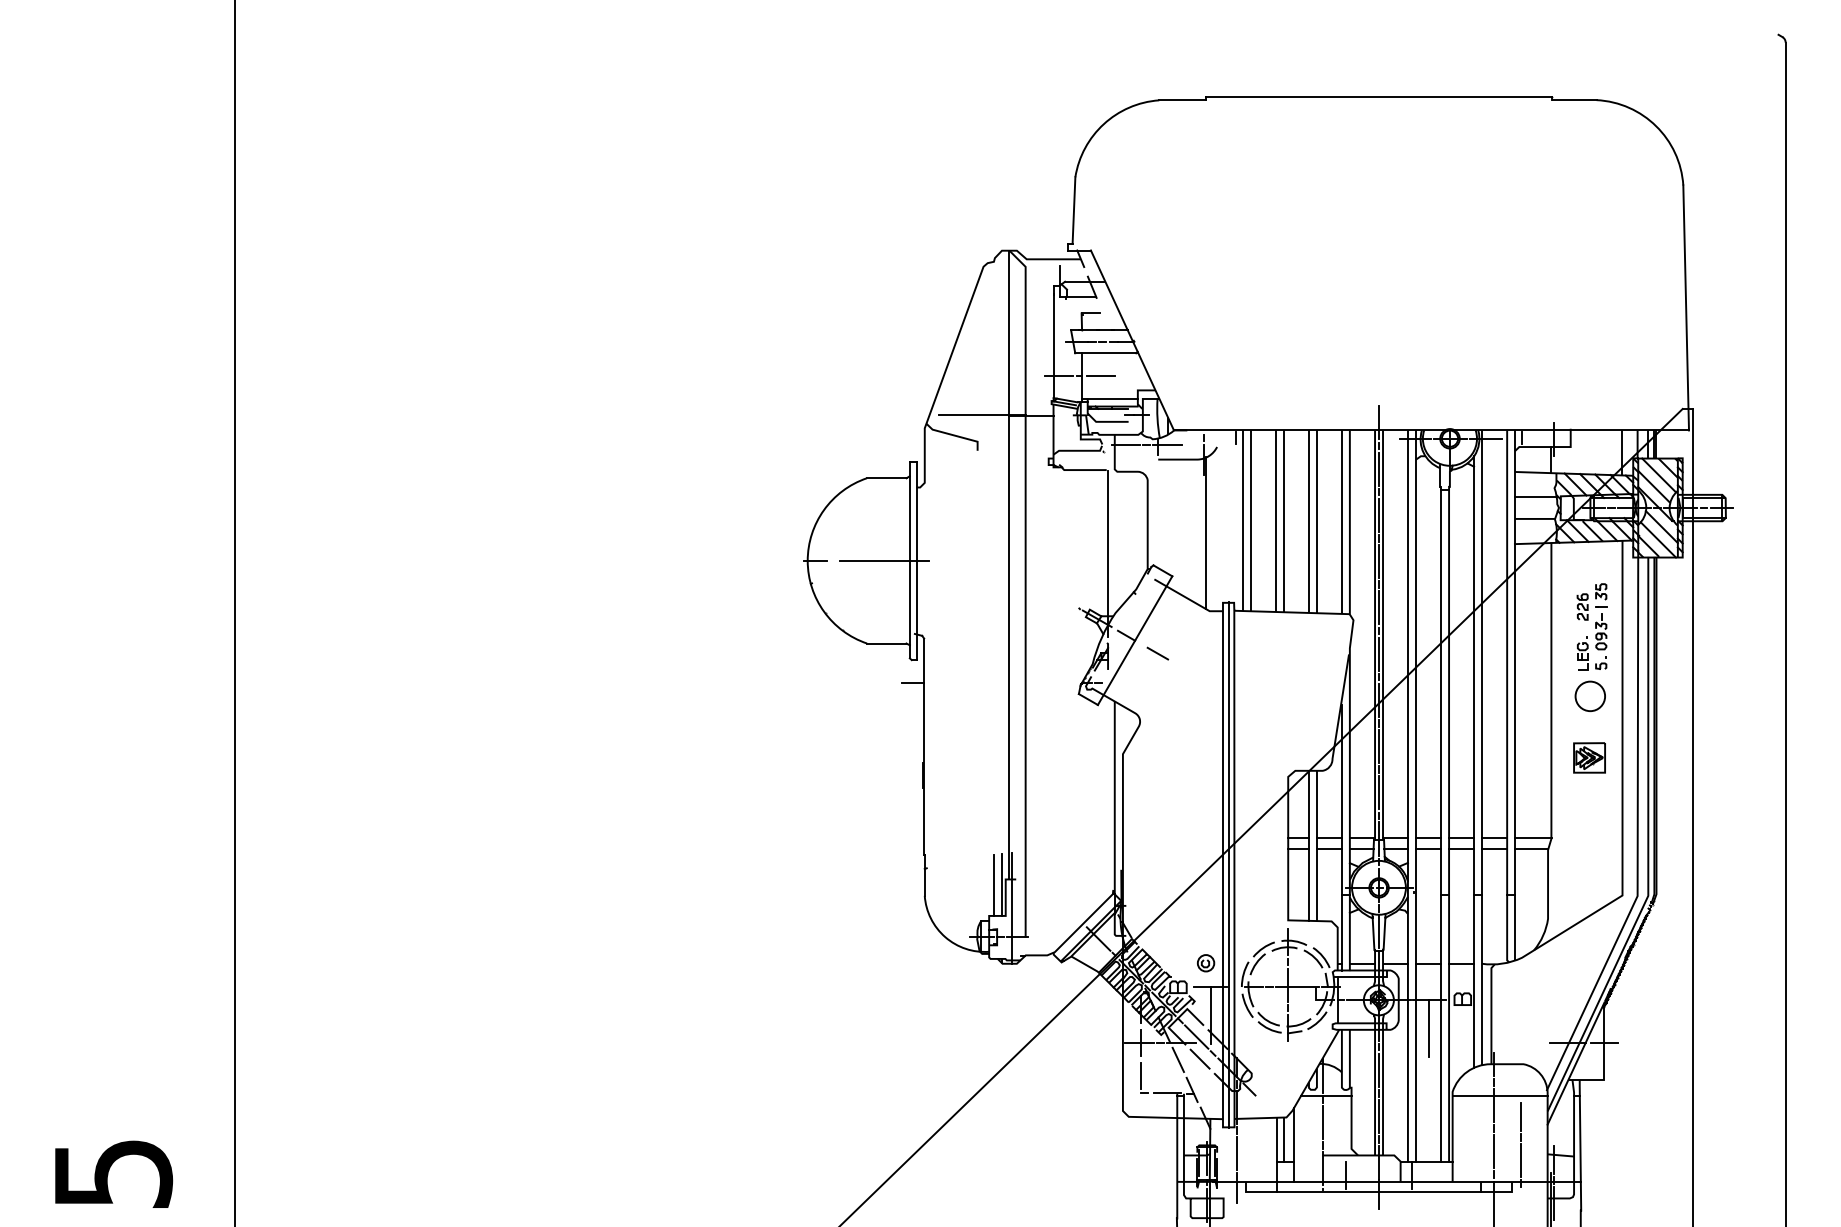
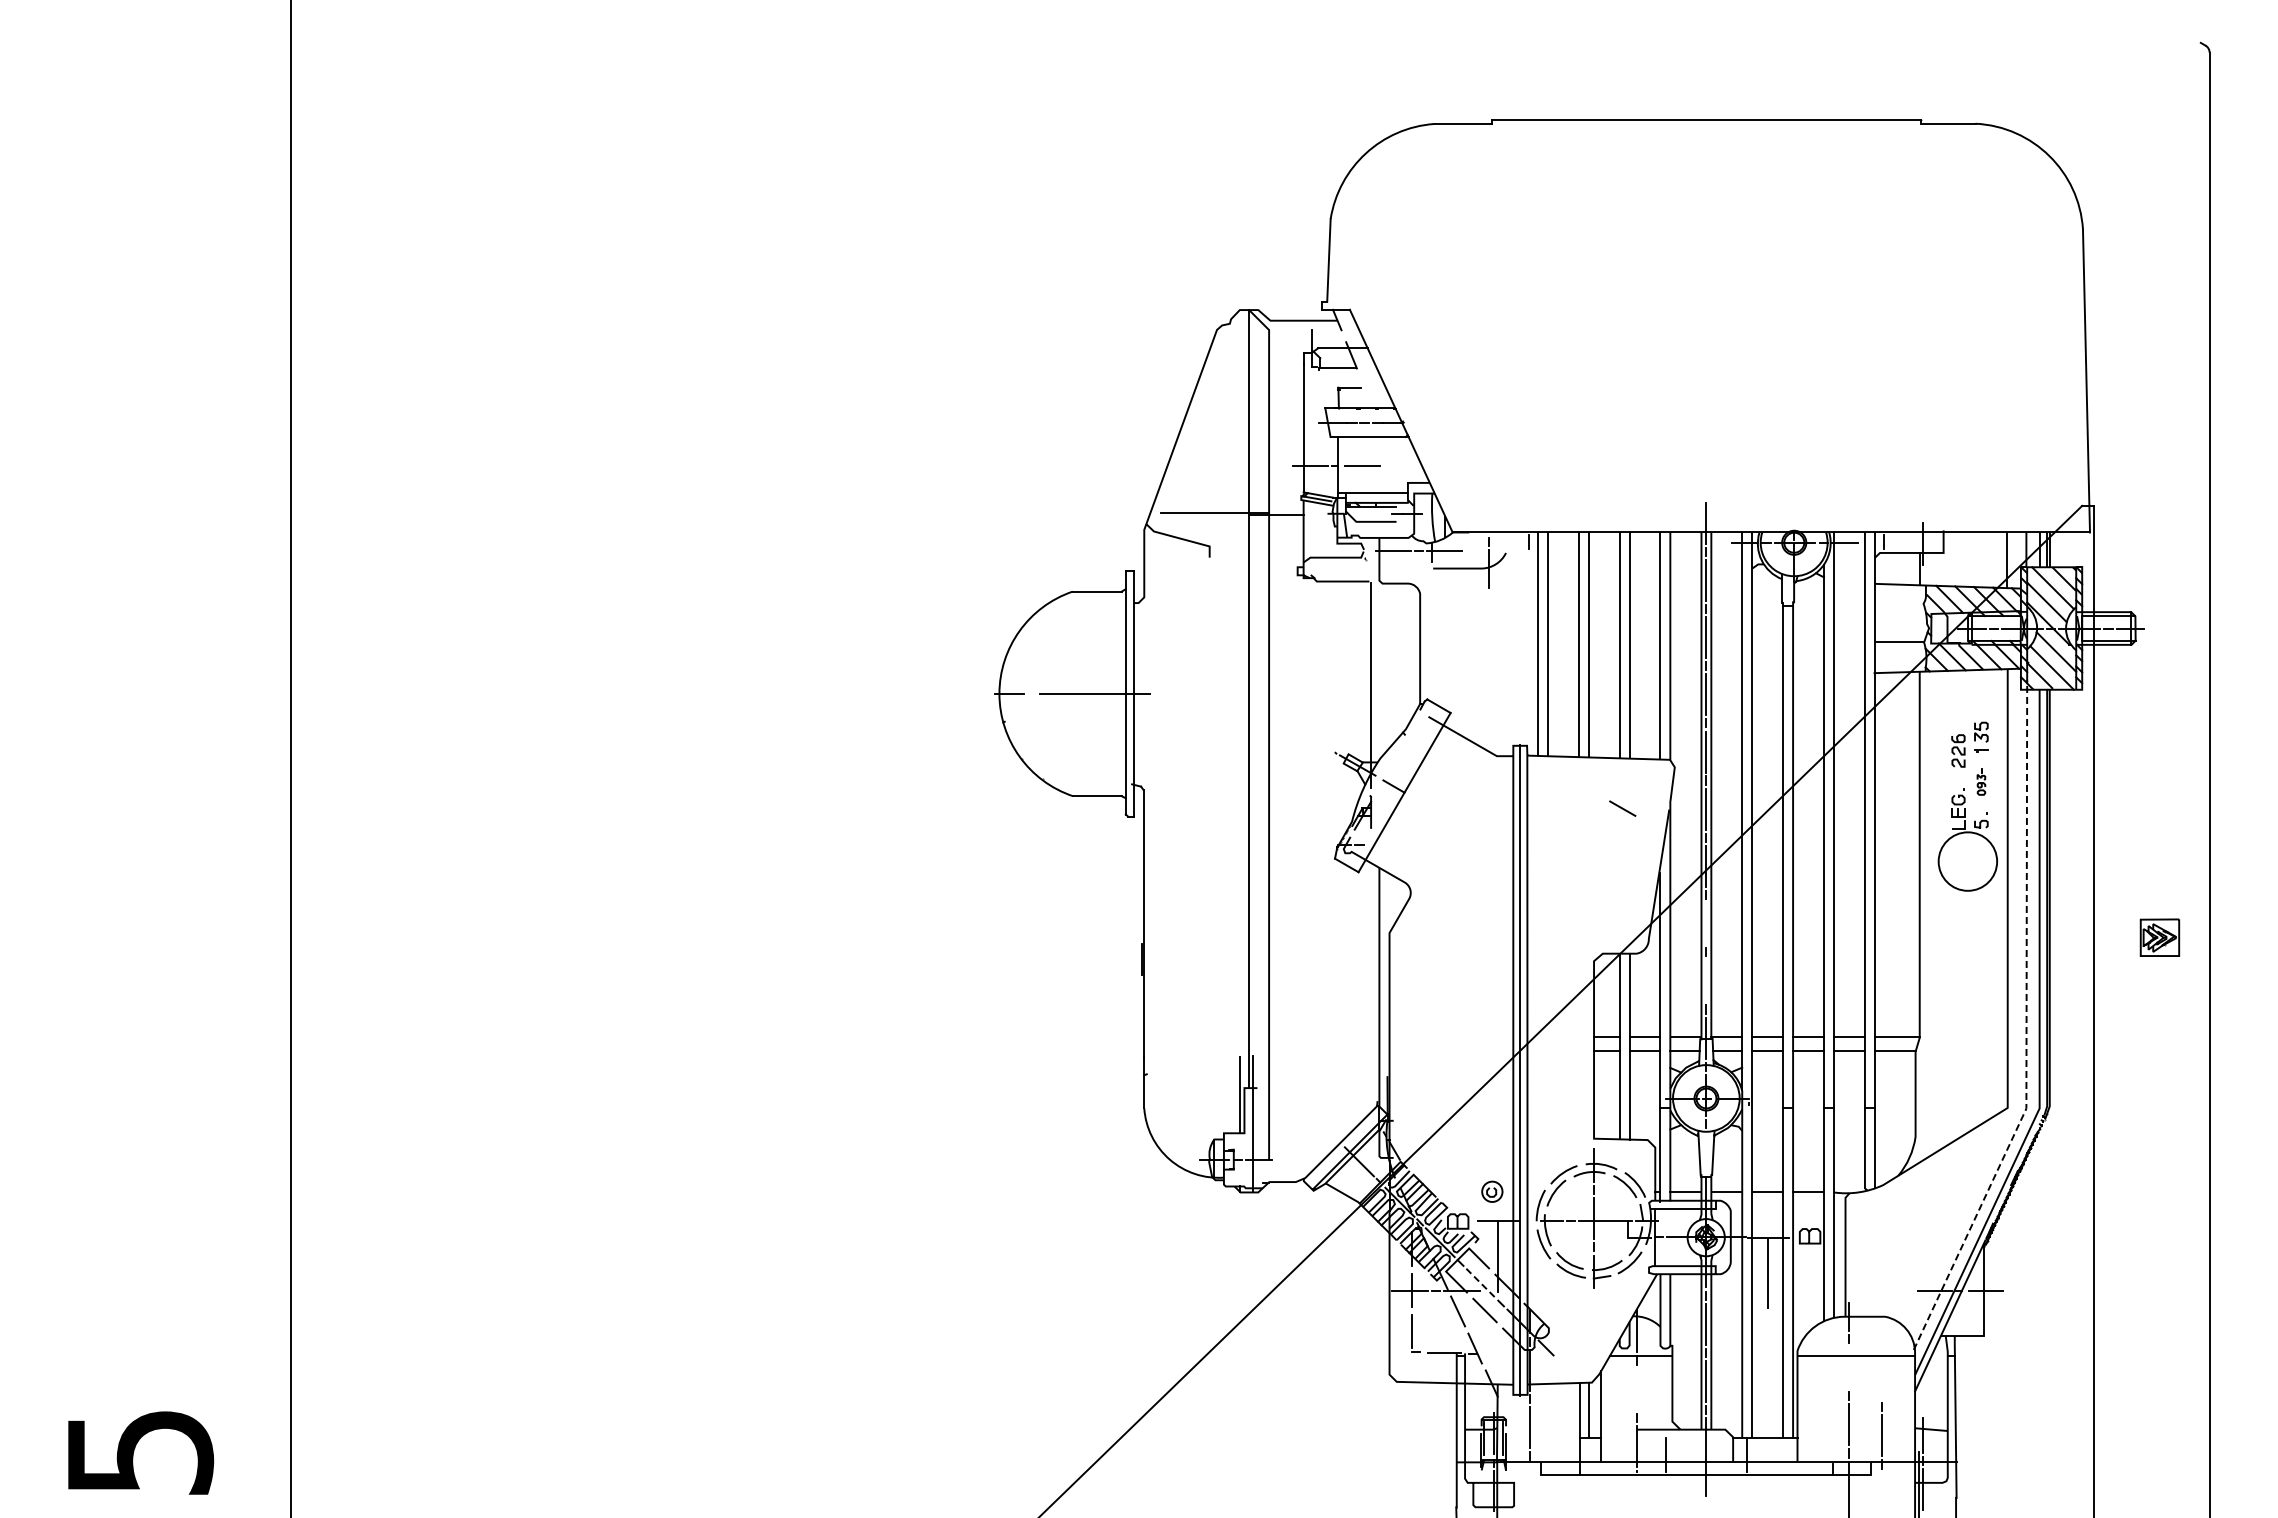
line: (1535, 497) -> (1900, 615), removed
line: (1206, 533) -> (1492, 659), removed
part: (1601, 631) -> (1981, 781), size x0.6
line: (1157, 653) -> (1622, 808), moved
line: (912, 682) -> (1129, 844), removed
circle: (1590, 696) -> (1967, 861), size x1.6
line: (1379, 746) -> (1706, 923), removed
part: (1589, 757) -> (2159, 937), moved
line: (1379, 792) -> (1706, 980), removed
line: (1637, 830) -> (2026, 1027), solid -> dashed
line: (994, 885) -> (1230, 1095), removed
line: (1379, 930) -> (1706, 1151), removed
line: (1197, 1037) -> (1481, 1283), solid -> dashed
line: (1494, 1105) -> (1849, 1367), removed
line: (1520, 1117) -> (1881, 1382), removed
line: (1322, 1122) -> (1636, 1388), removed
line: (1236, 1193) -> (1530, 1476), removed

